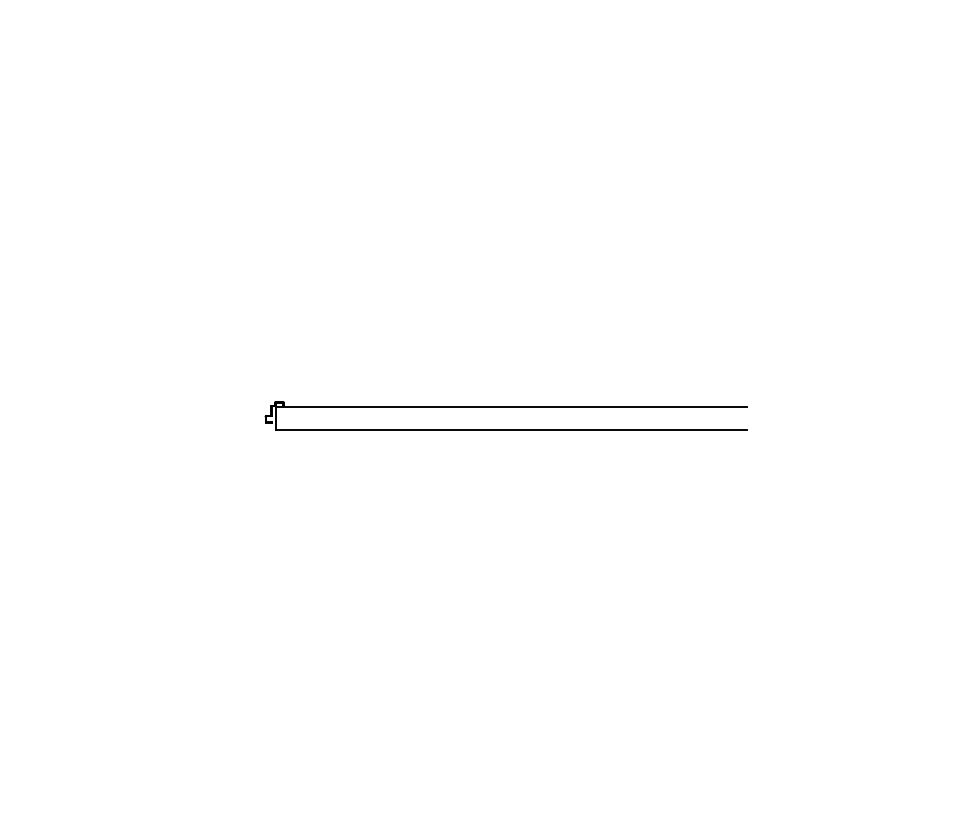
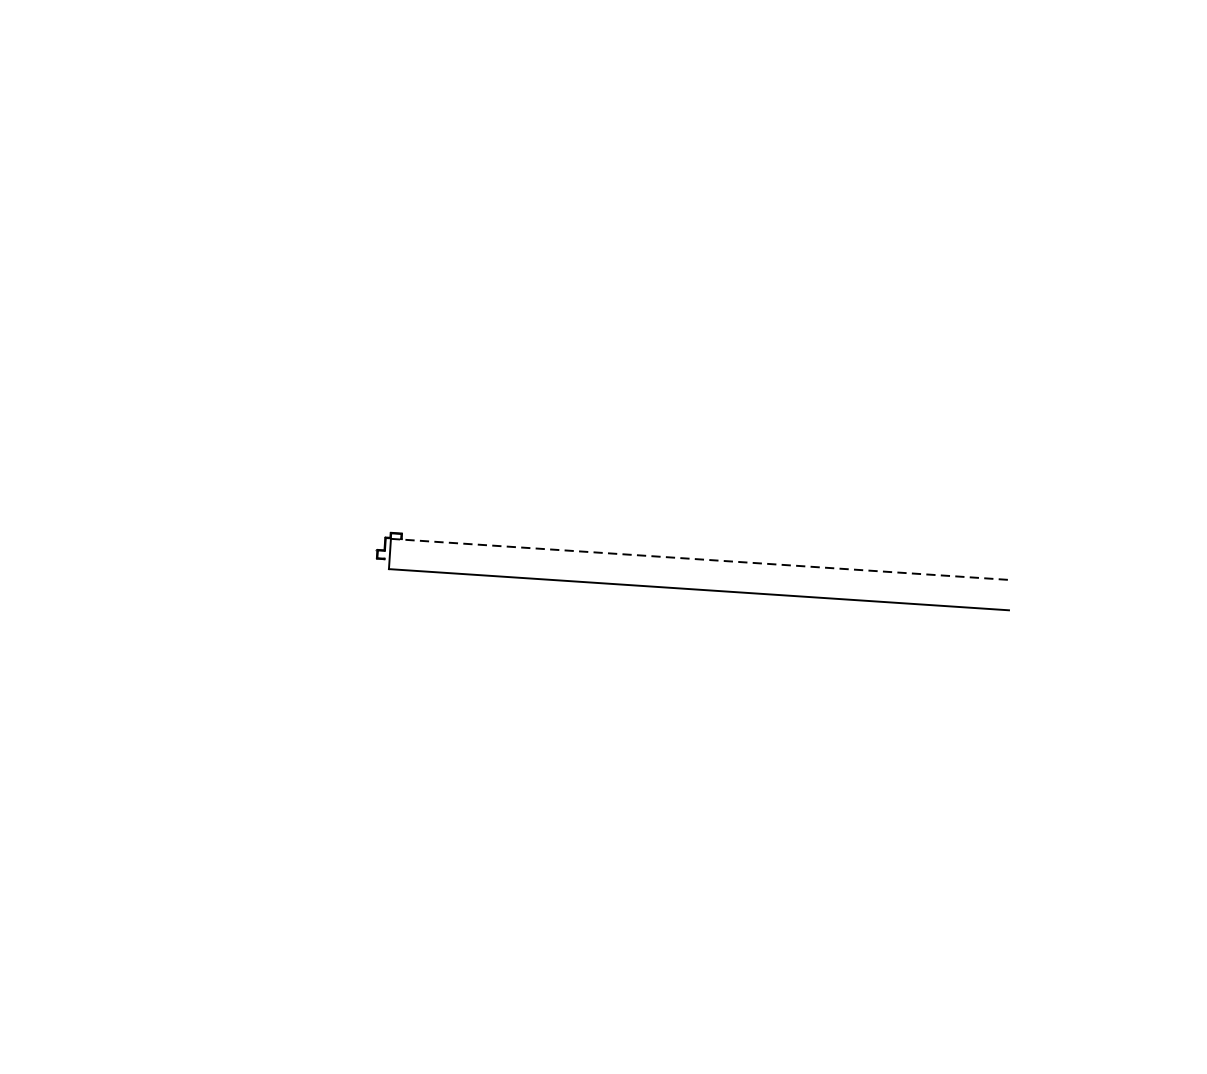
line: (511, 406) -> (701, 559), solid -> dashed

